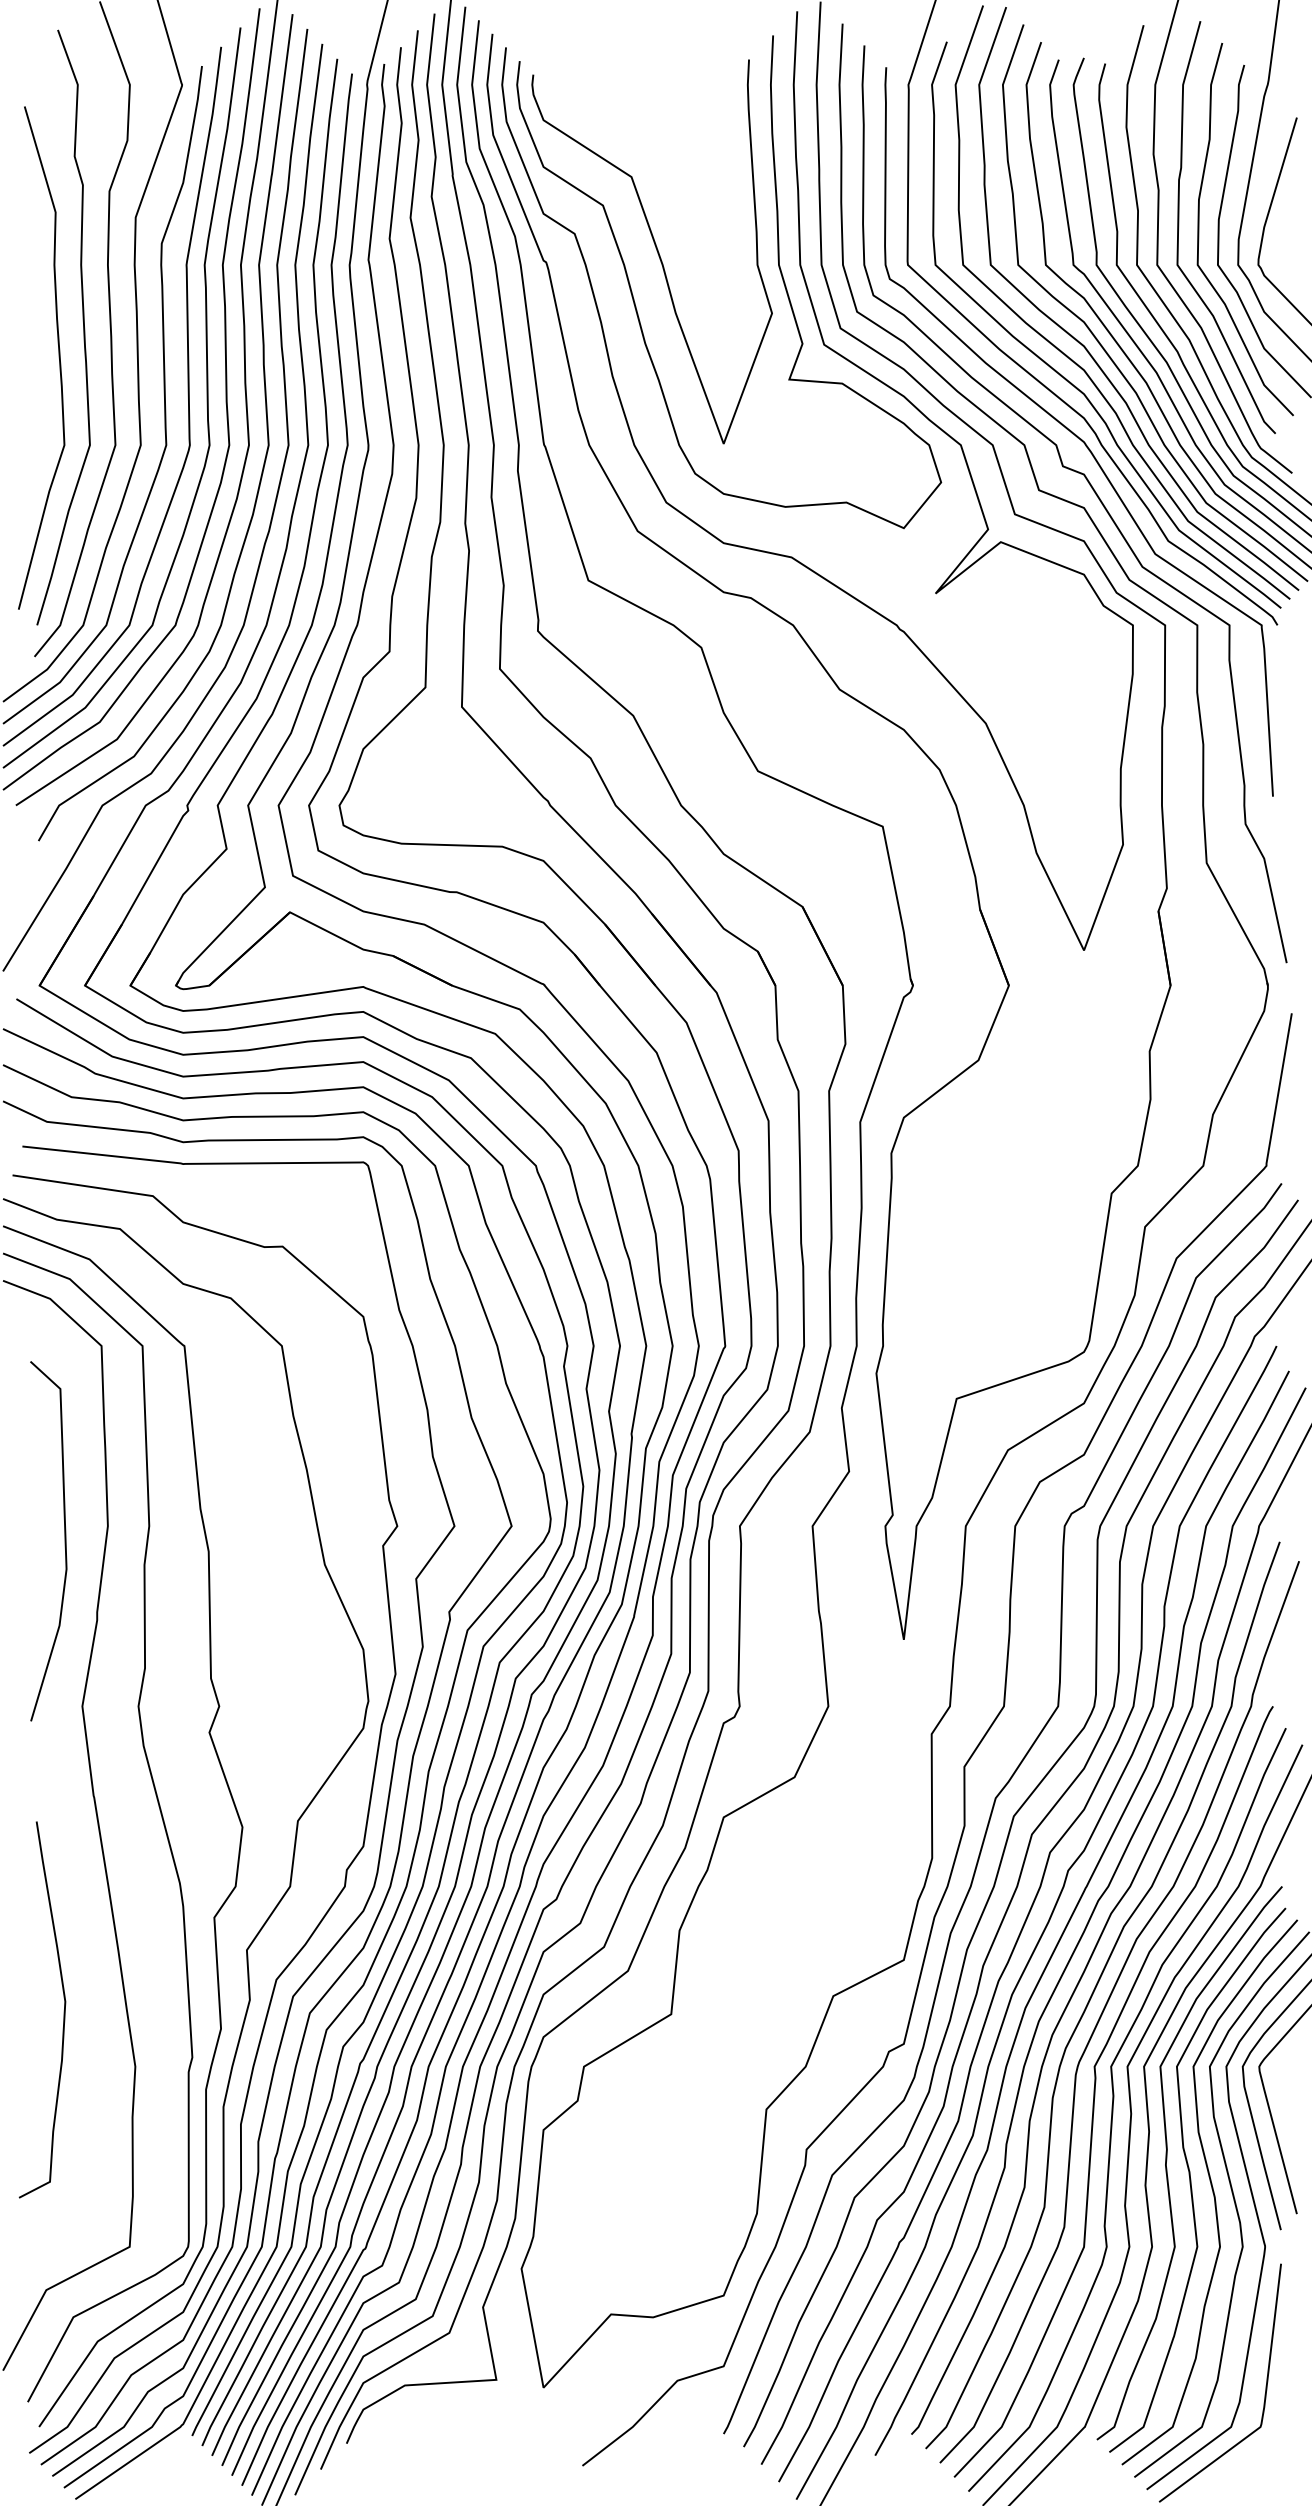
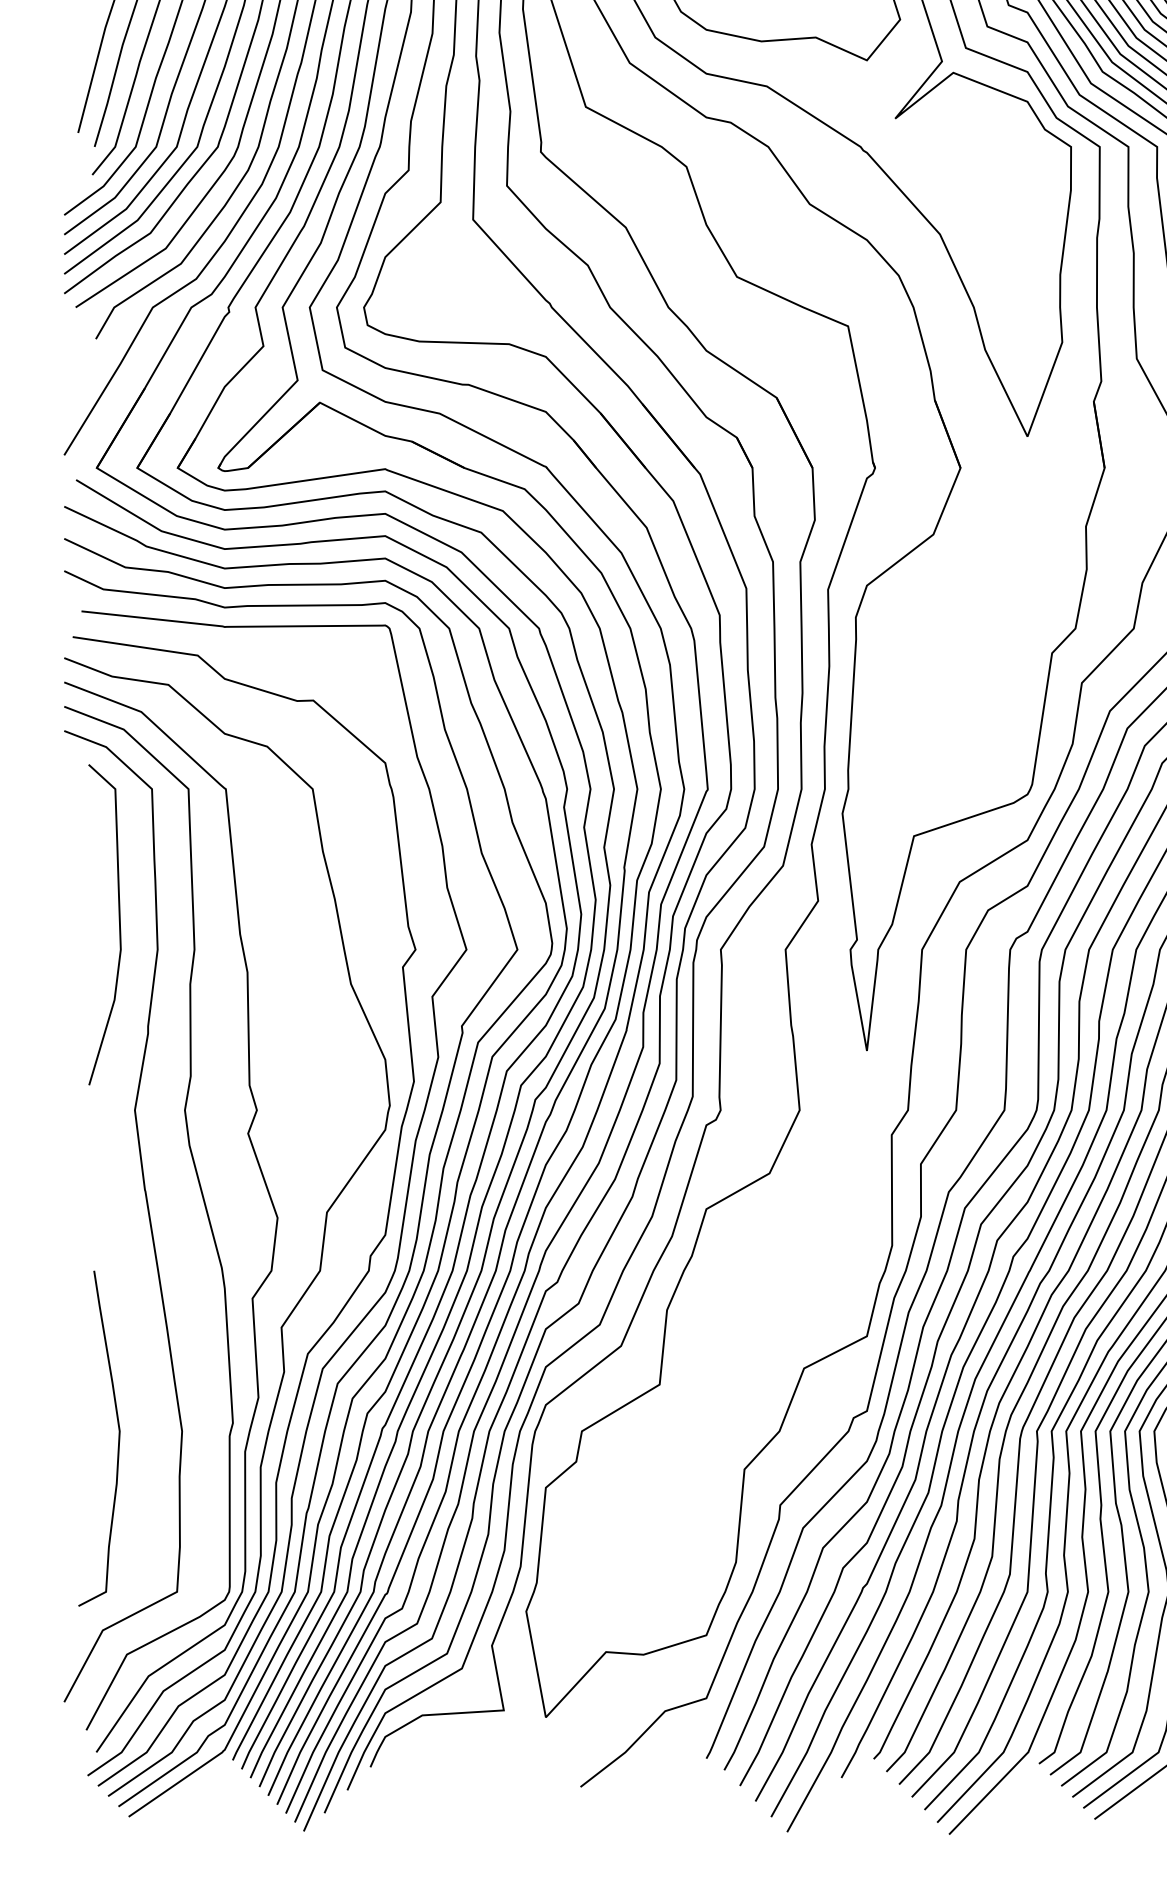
curve: (64, 1541) -> (118, 925), moved
curve: (63, 2010) -> (118, 1439), moved

